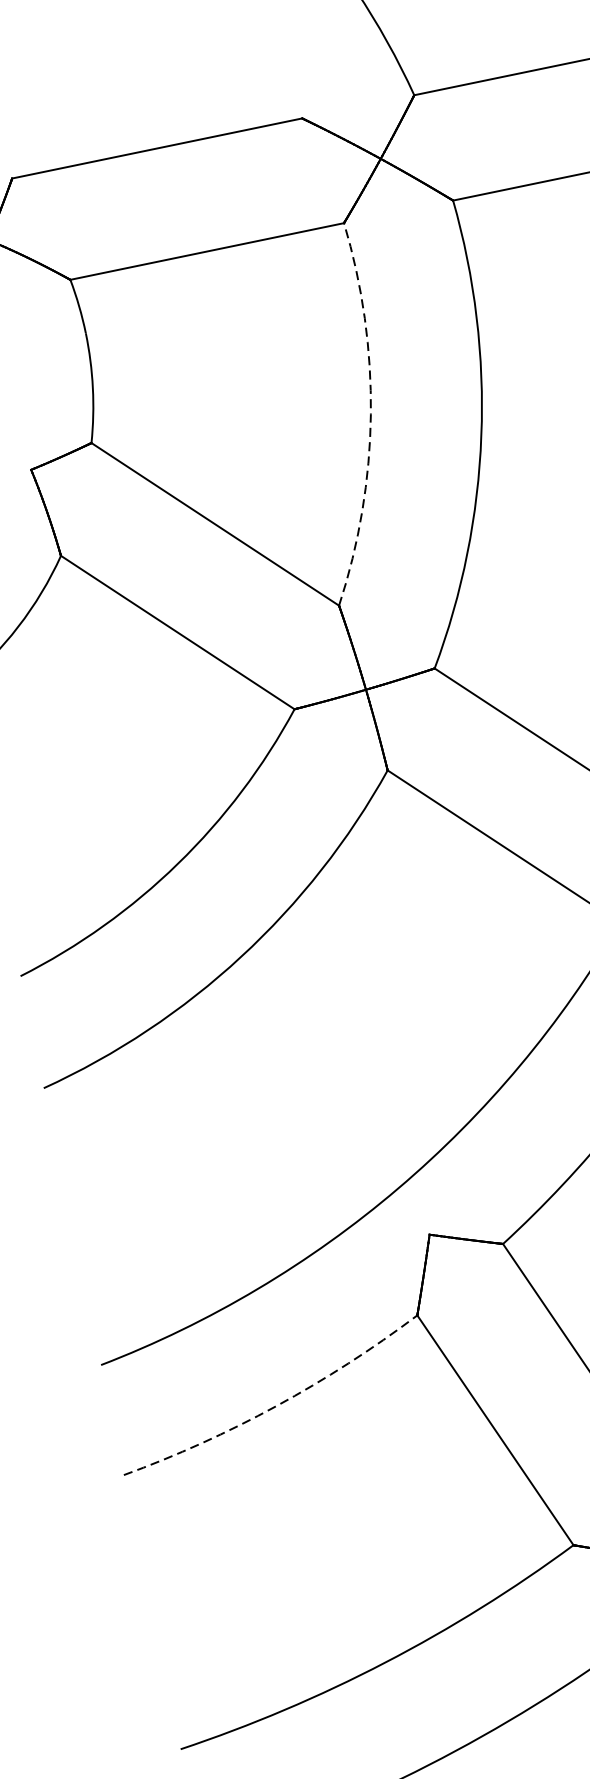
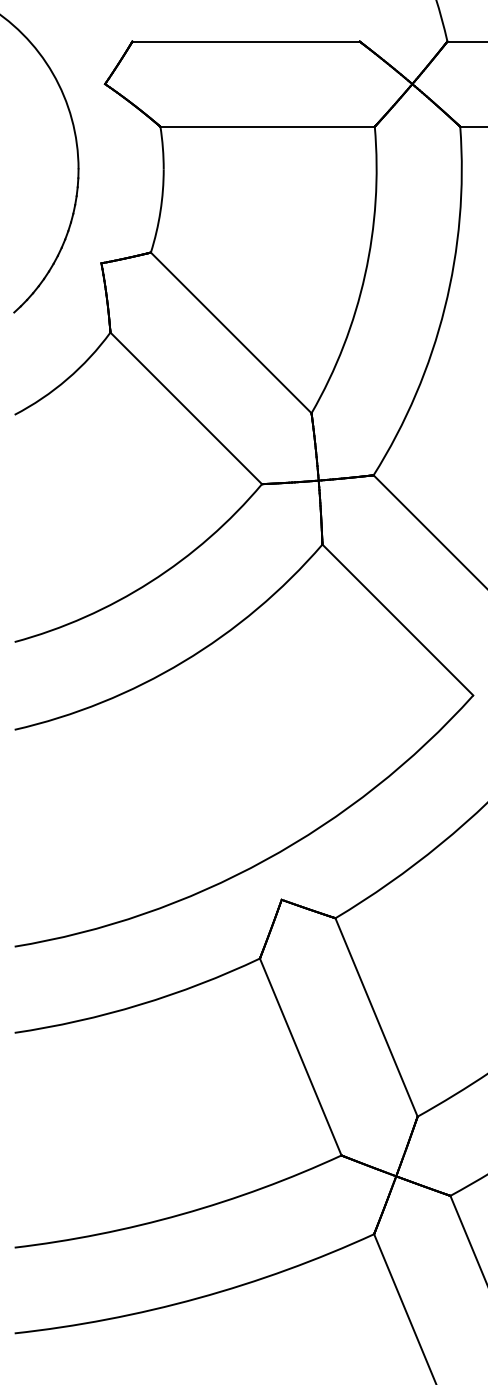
arc: (371, 414) -> (365, 274), dashed -> solid
arc: (276, 1405) -> (140, 1004), dashed -> solid

